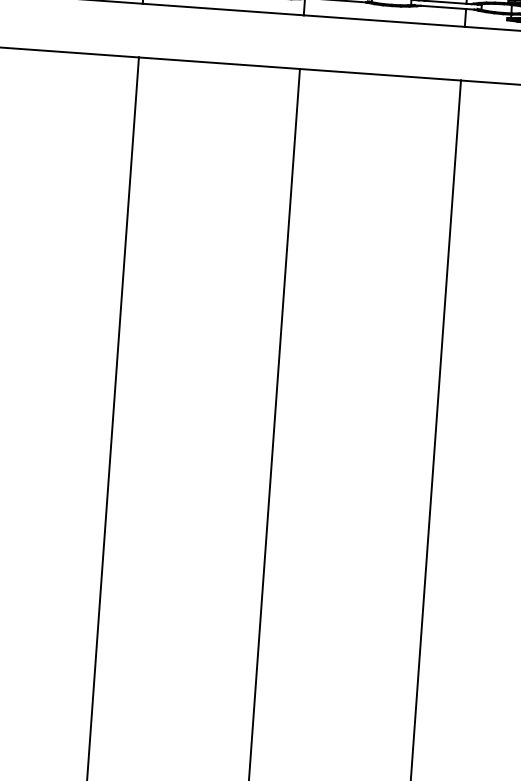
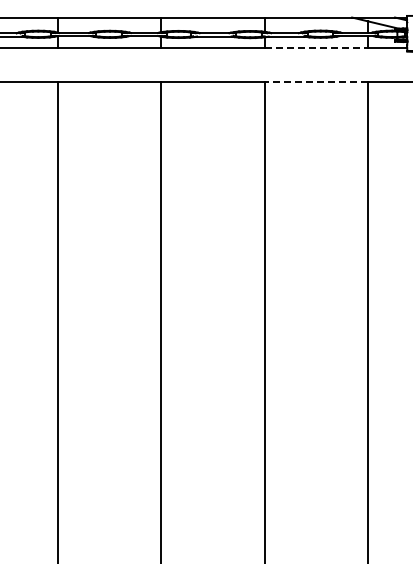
line: (384, 20) -> (316, 47), solid -> dashed
line: (380, 75) -> (316, 82), solid -> dashed

